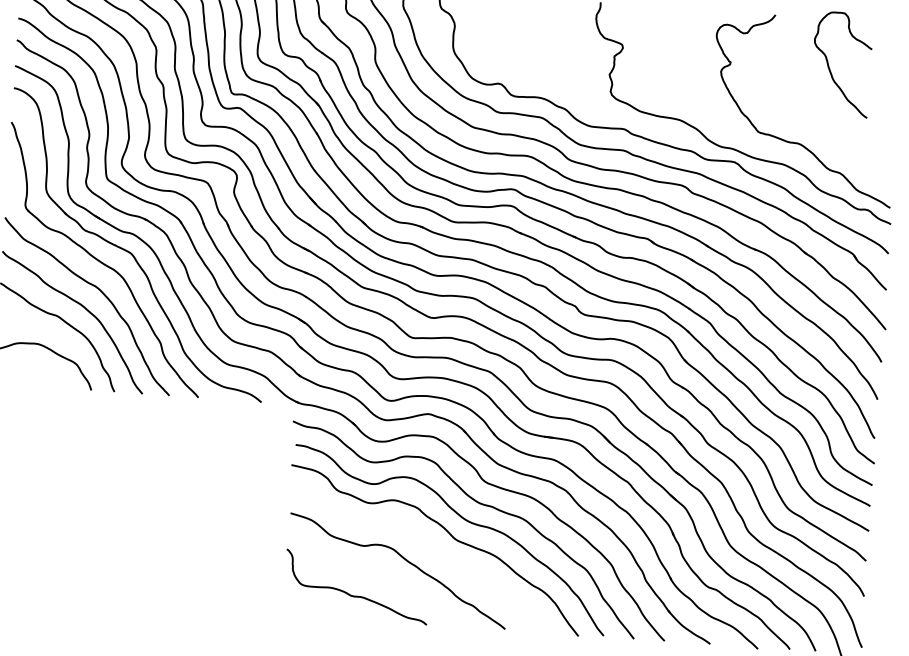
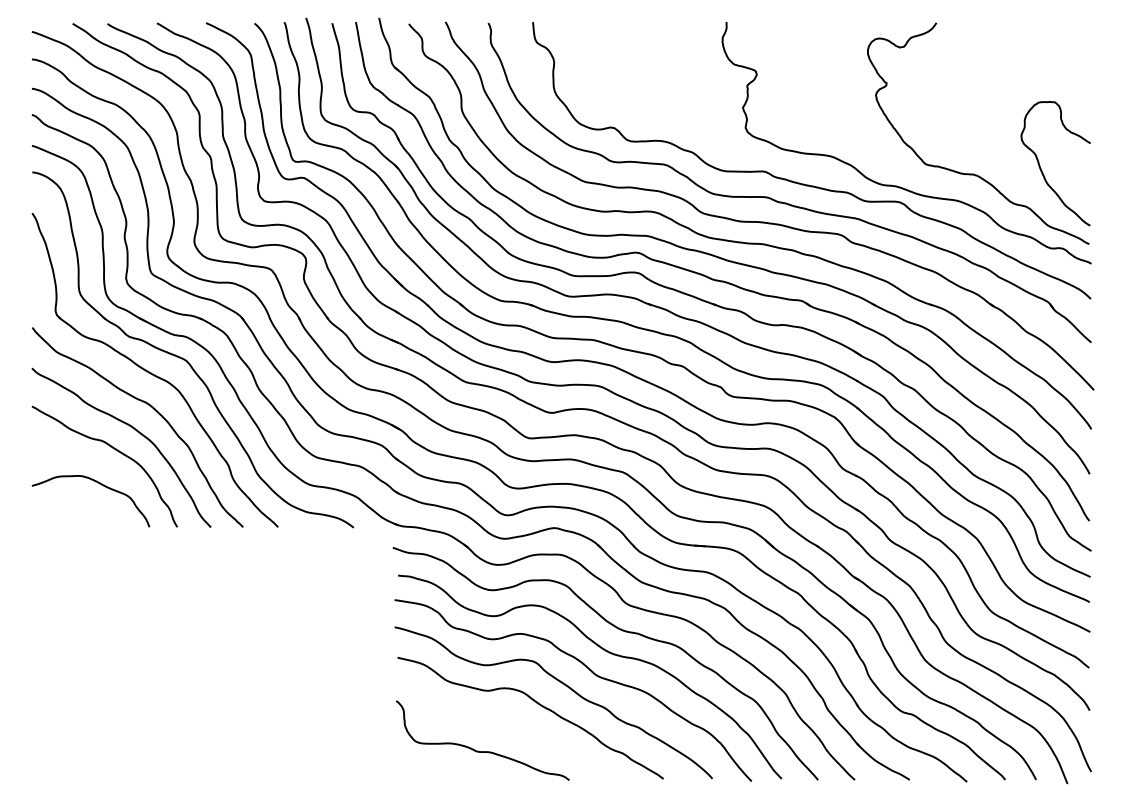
curve: (830, 69) -> (1042, 170), moved
curve: (426, 544) -> (562, 684), added

